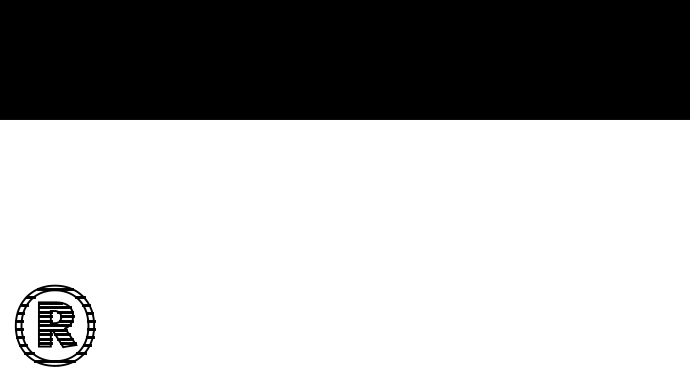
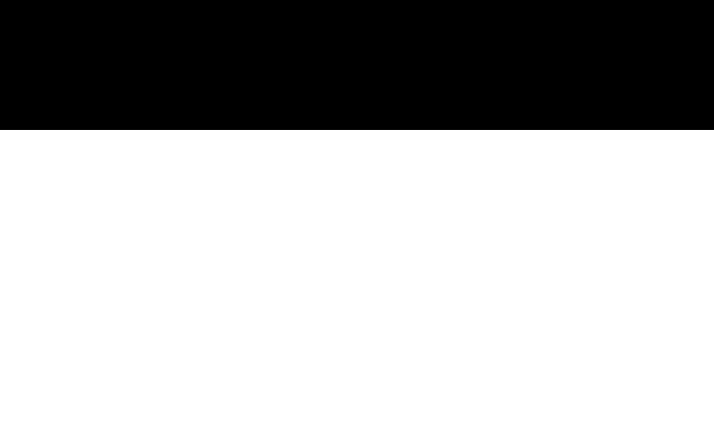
part: (54, 325) -> (80, 370), removed

